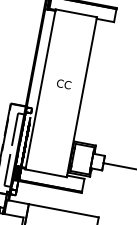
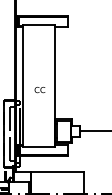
text: (63, 84) -> (39, 90), moved

